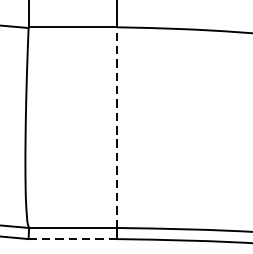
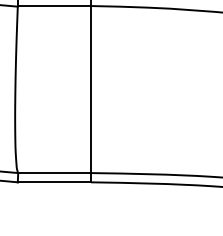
line: (117, 127) -> (91, 89), dashed -> solid
line: (72, 239) -> (54, 182), dashed -> solid

